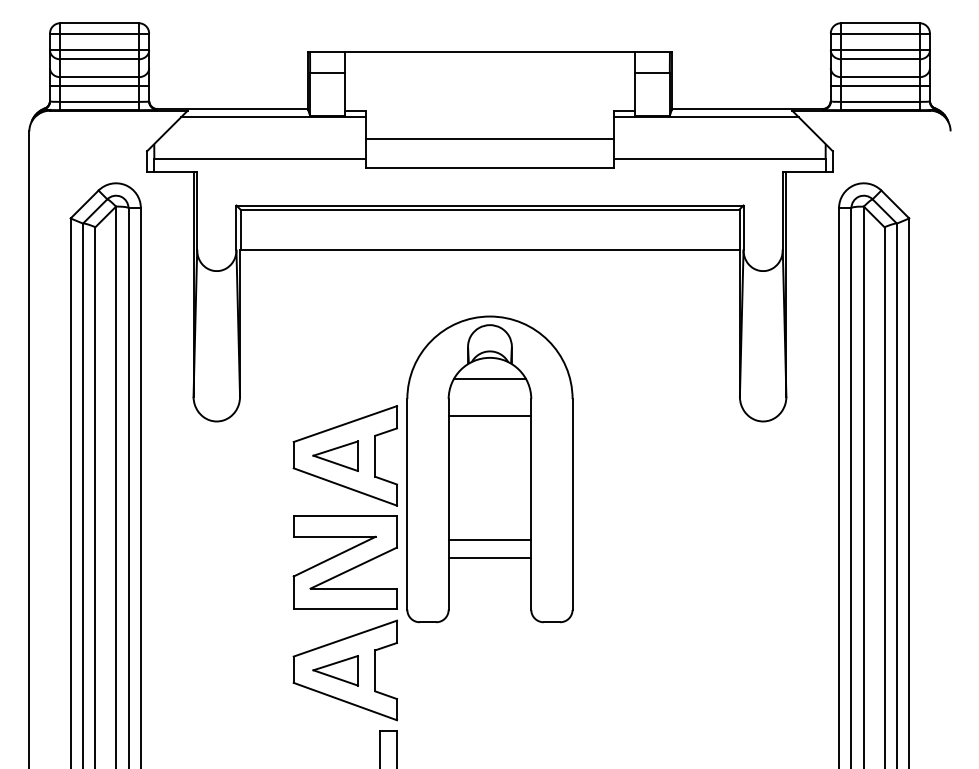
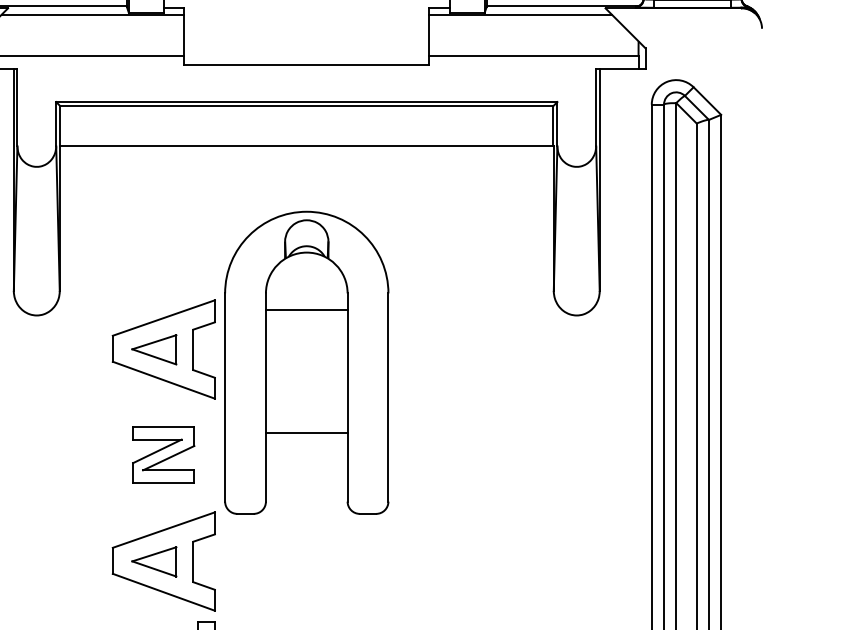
line: (489, 138) -> (306, 35), removed
line: (489, 378) -> (306, 273), removed
line: (489, 557) -> (306, 449), removed
part: (344, 562) -> (163, 454), size x0.6

